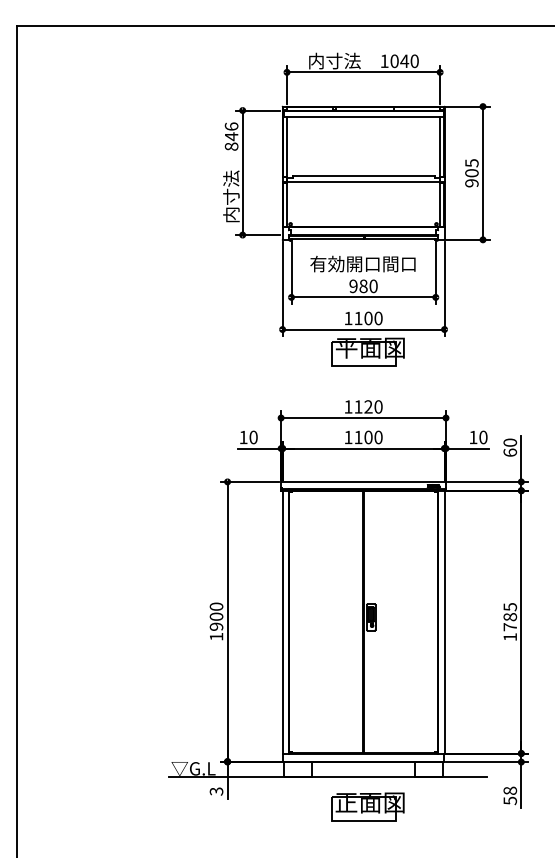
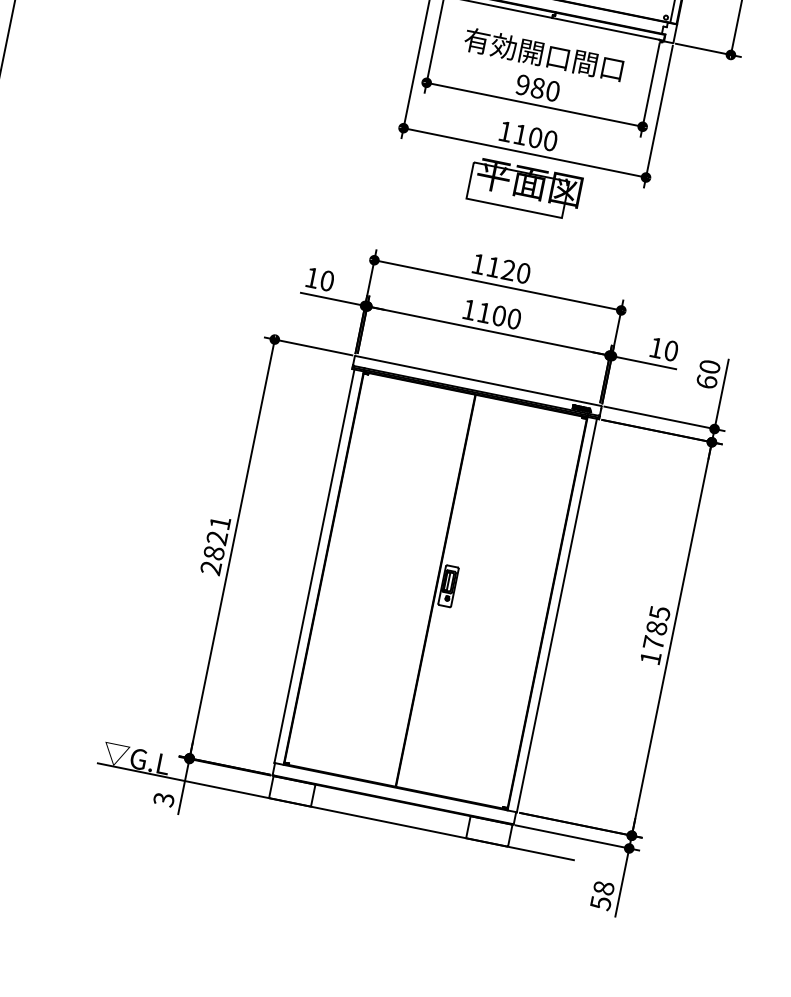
text: (216, 621) -> (215, 545), 1900 -> 2821
part: (367, 806) -> (385, 868), removed

